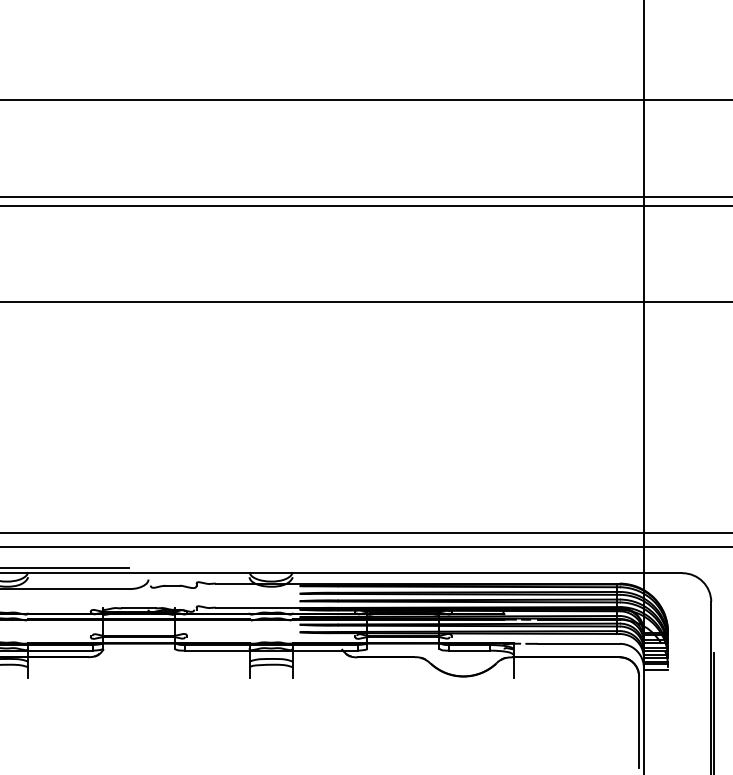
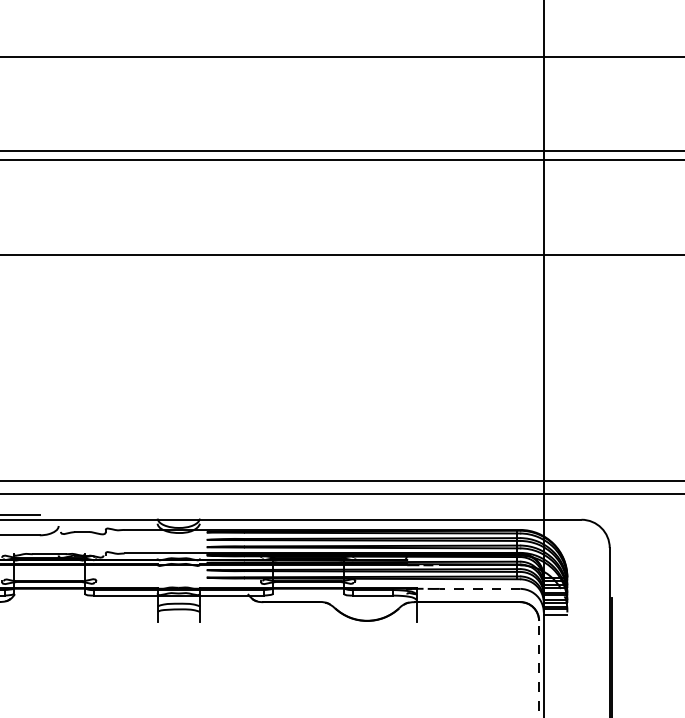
line: (578, 643) -> (479, 588), solid -> dashed
line: (639, 722) -> (539, 665), solid -> dashed

